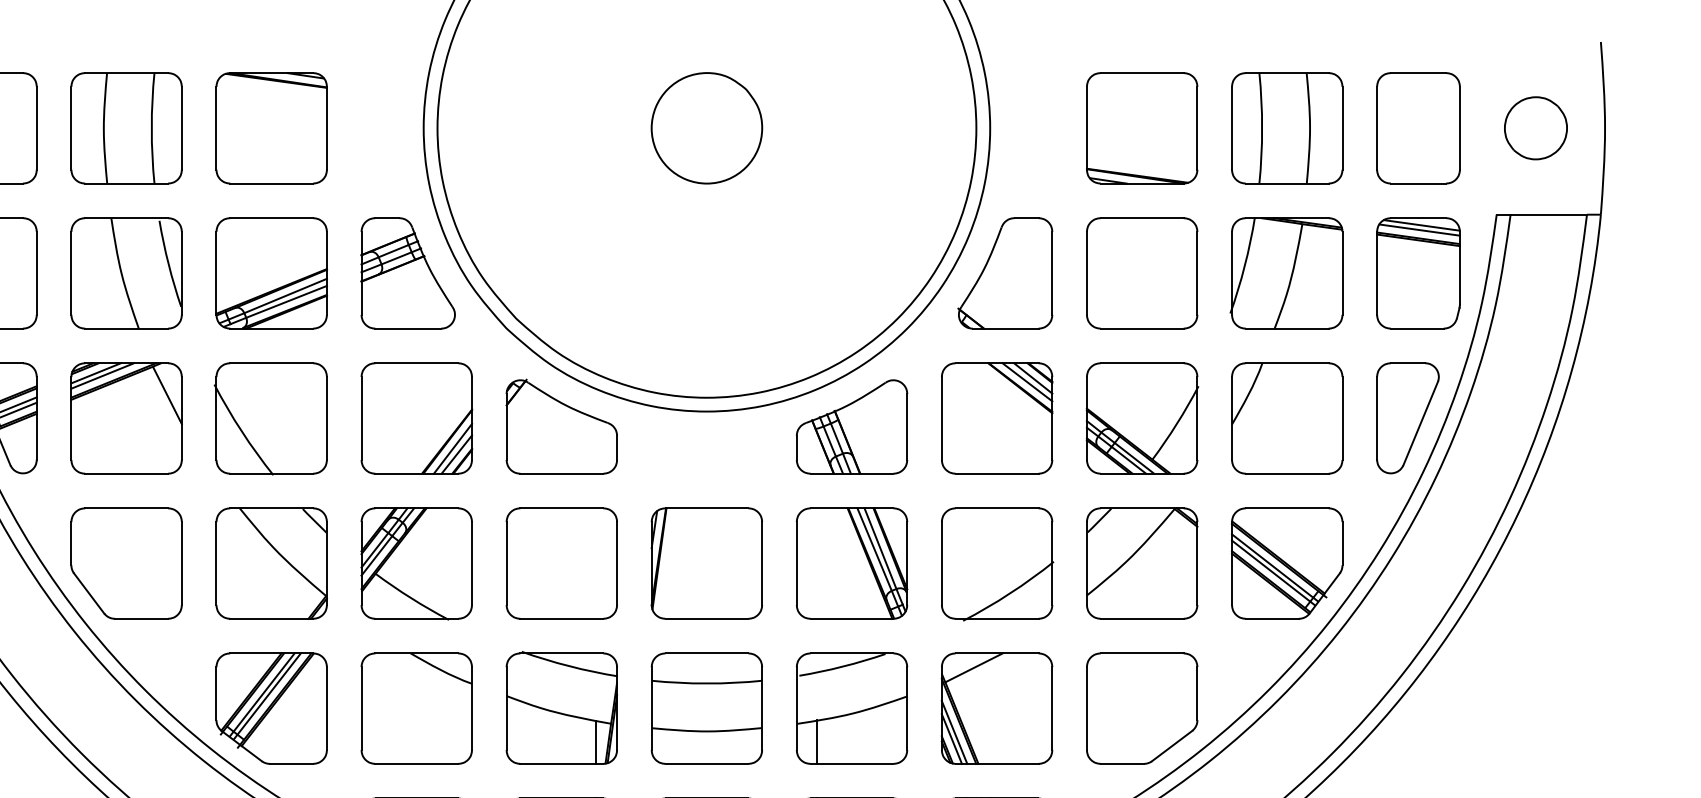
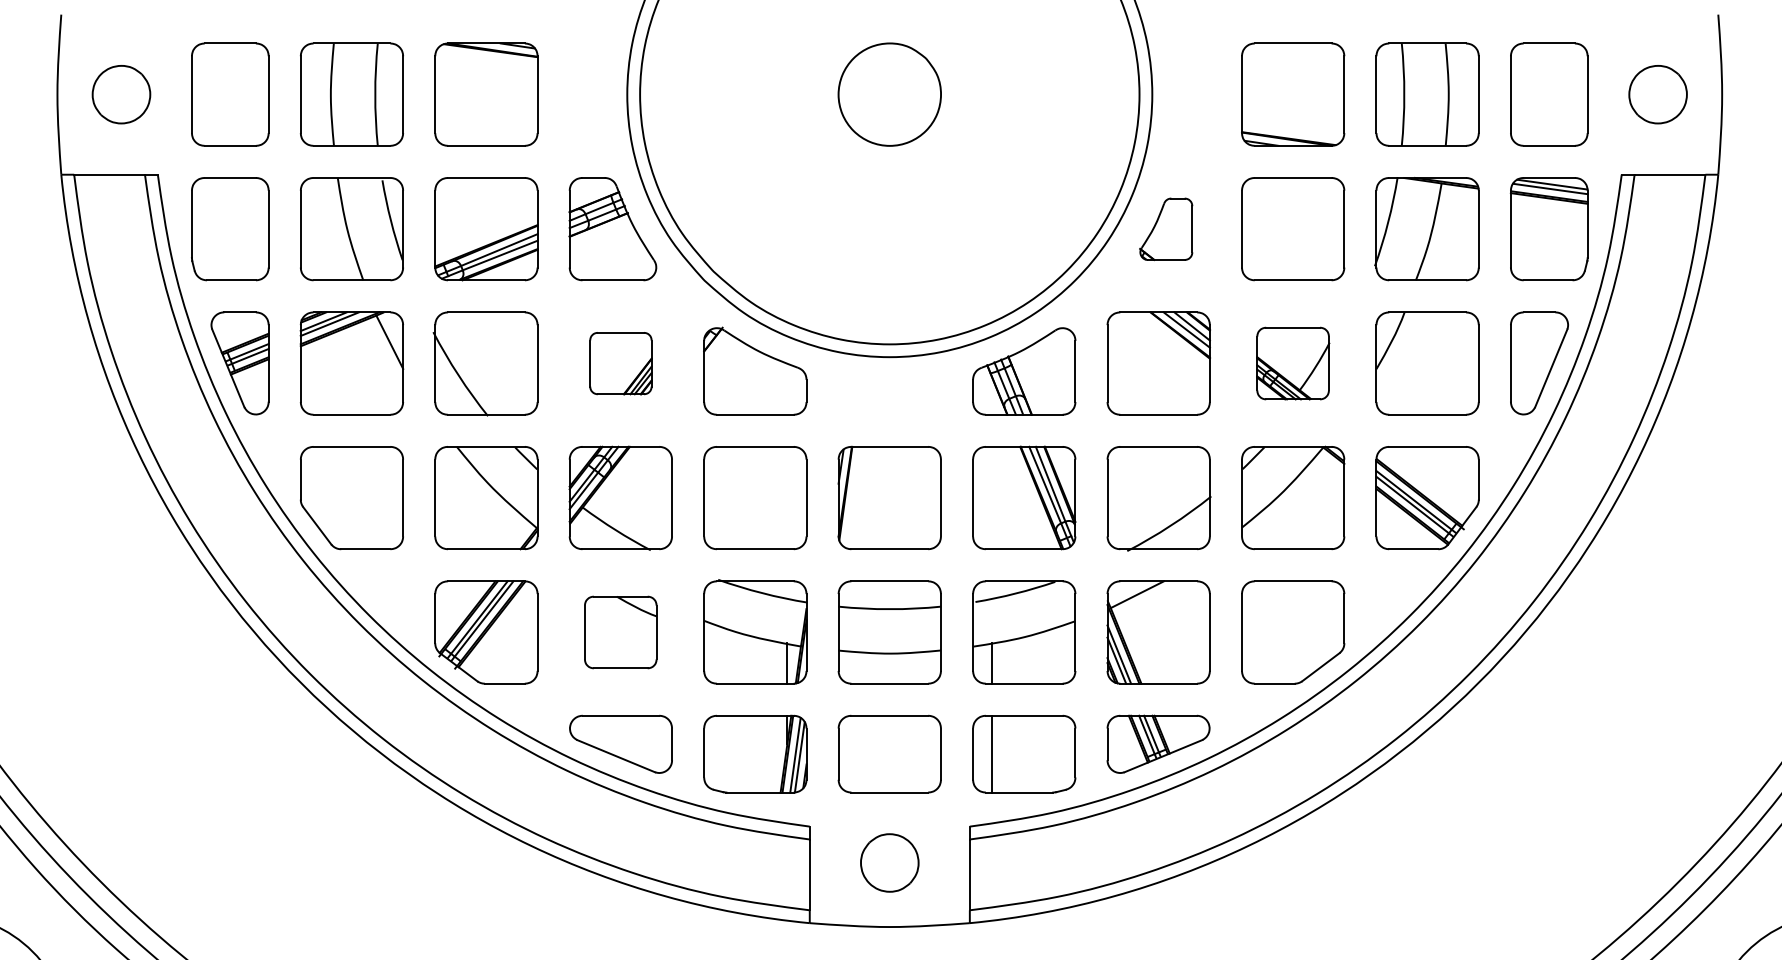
part: (1004, 273) -> (1165, 229), size x0.6
part: (416, 418) -> (620, 363), size x0.6
part: (1141, 418) -> (1292, 363), size x0.7
part: (416, 708) -> (620, 632), size x0.7

